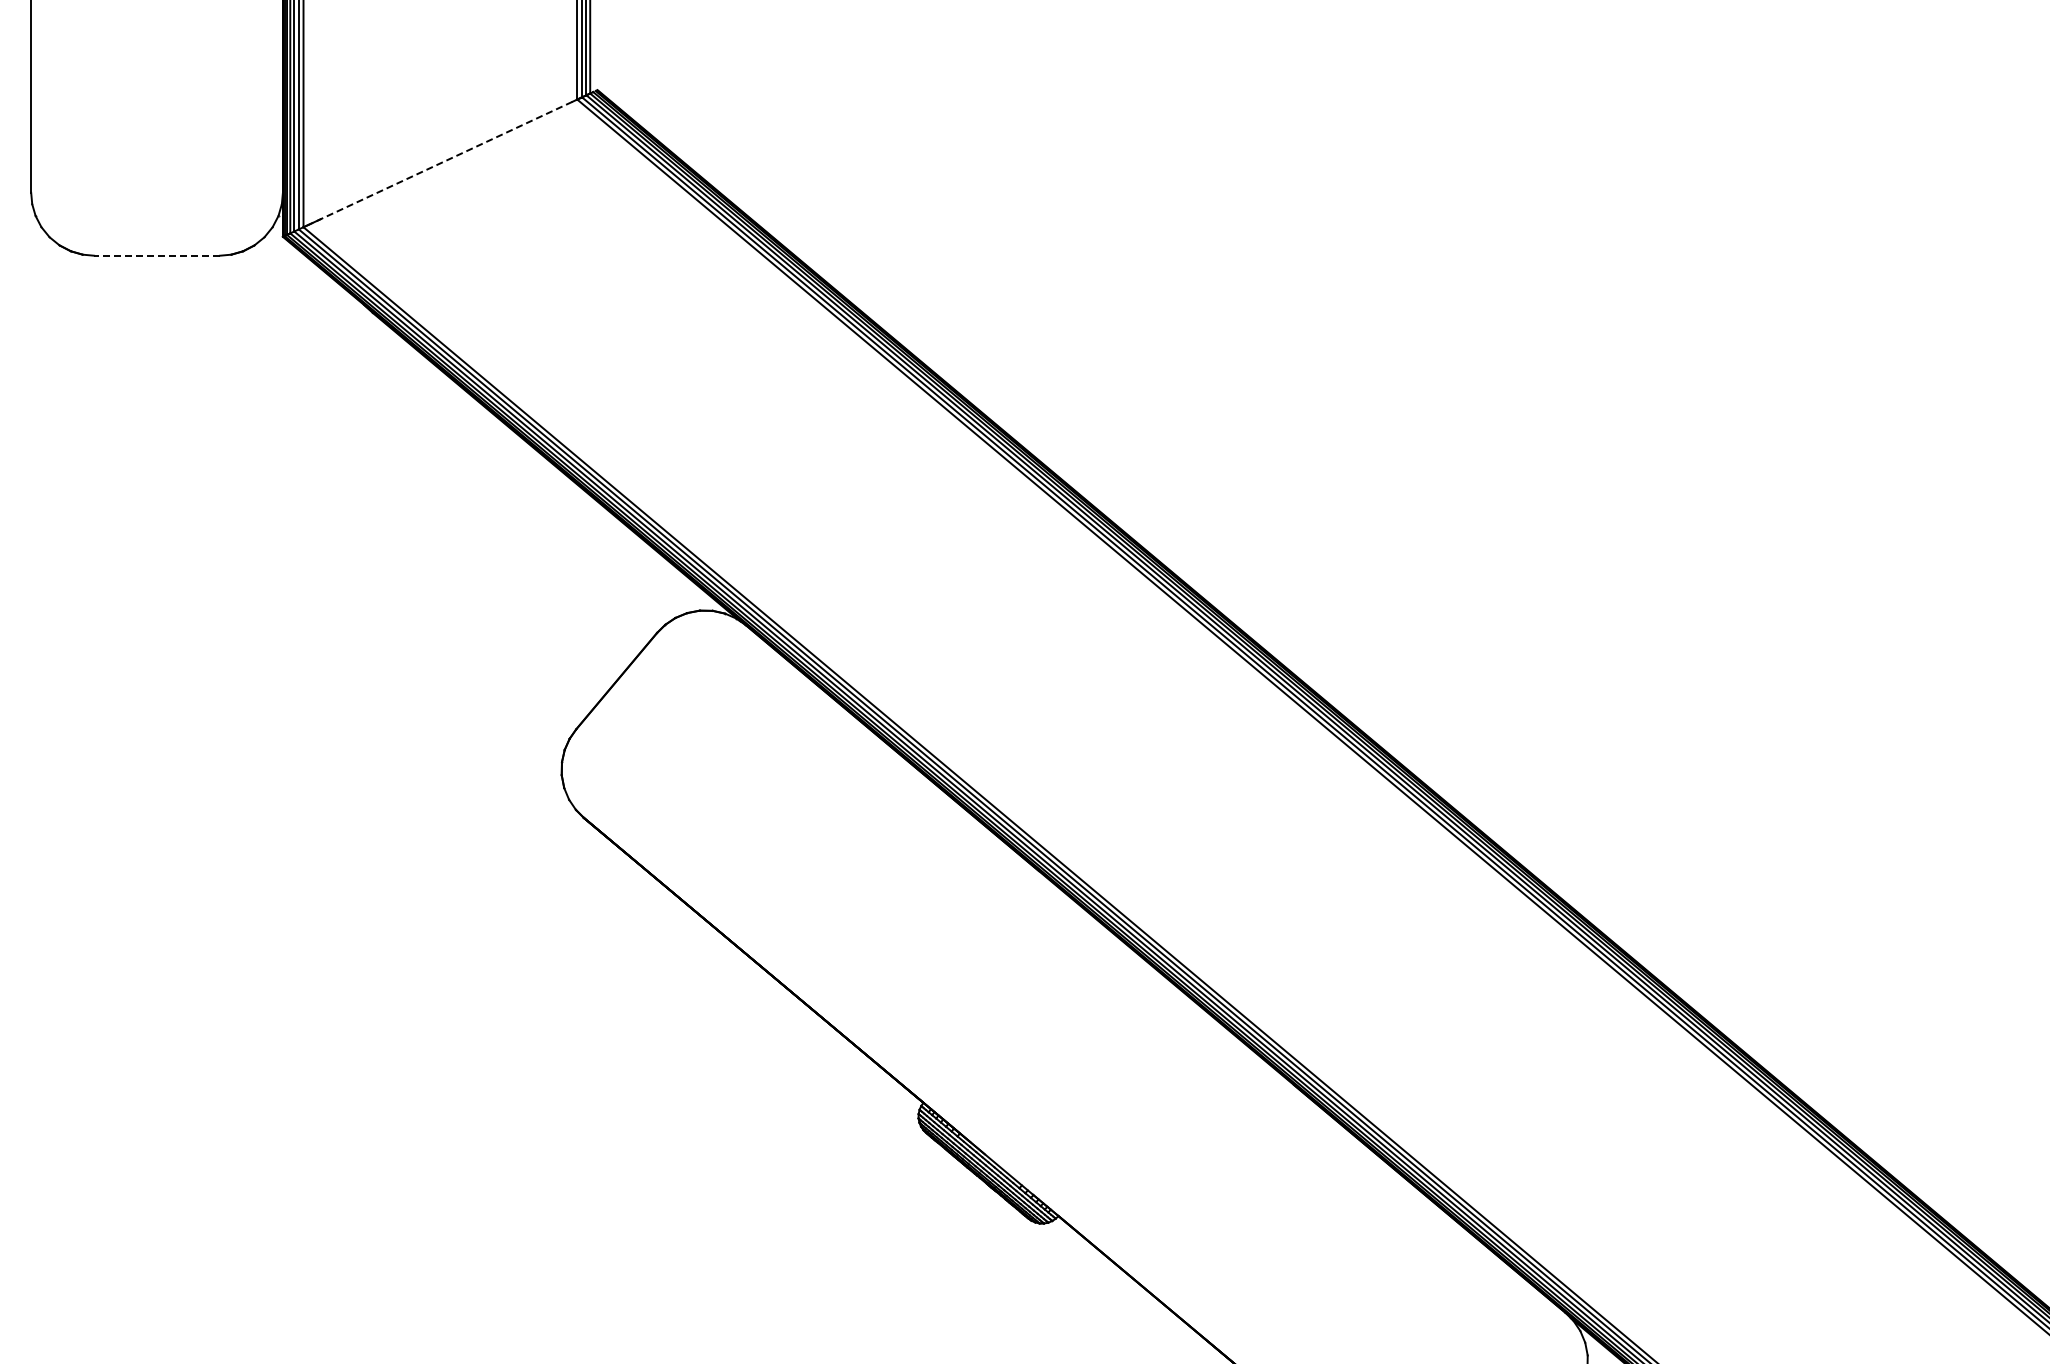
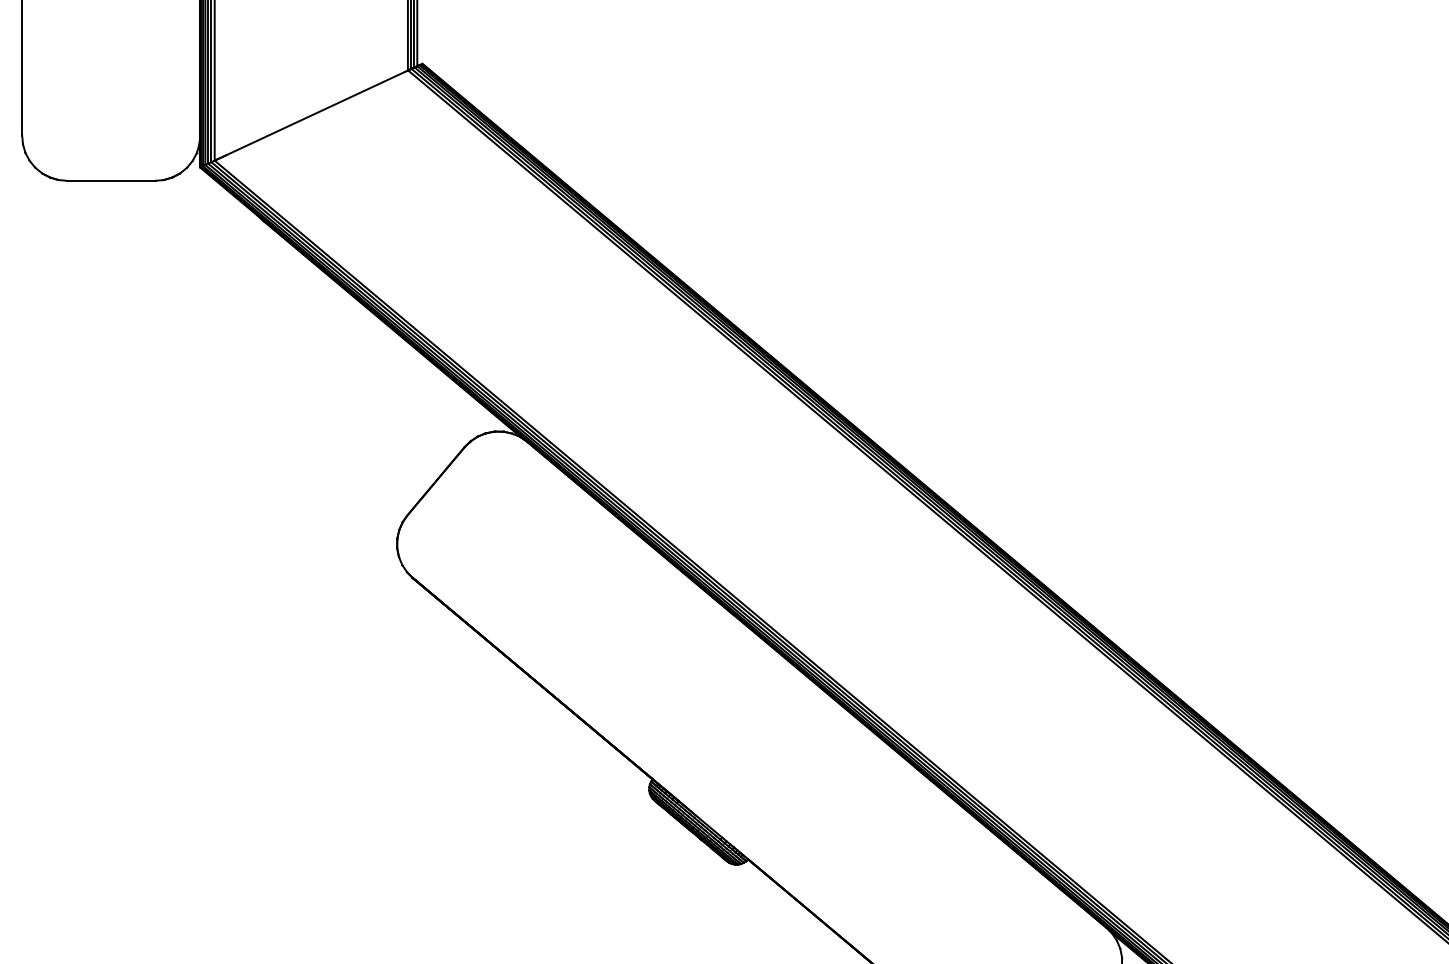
line: (440, 163) -> (311, 115), dashed -> solid
line: (157, 255) -> (111, 180), dashed -> solid

